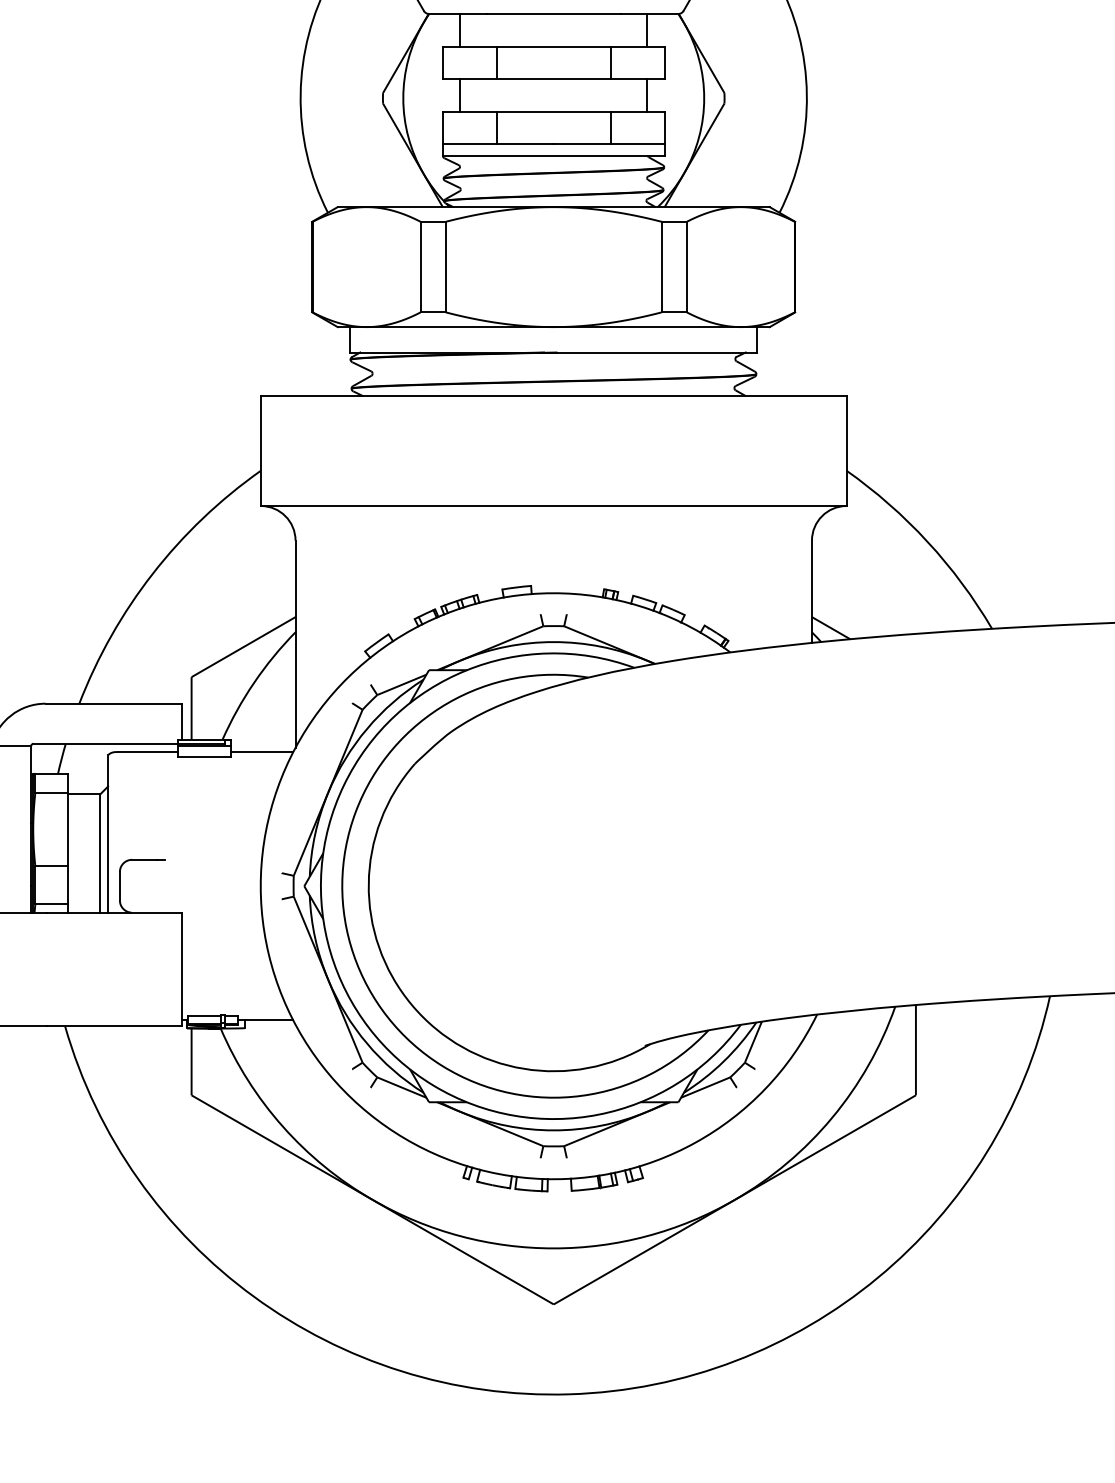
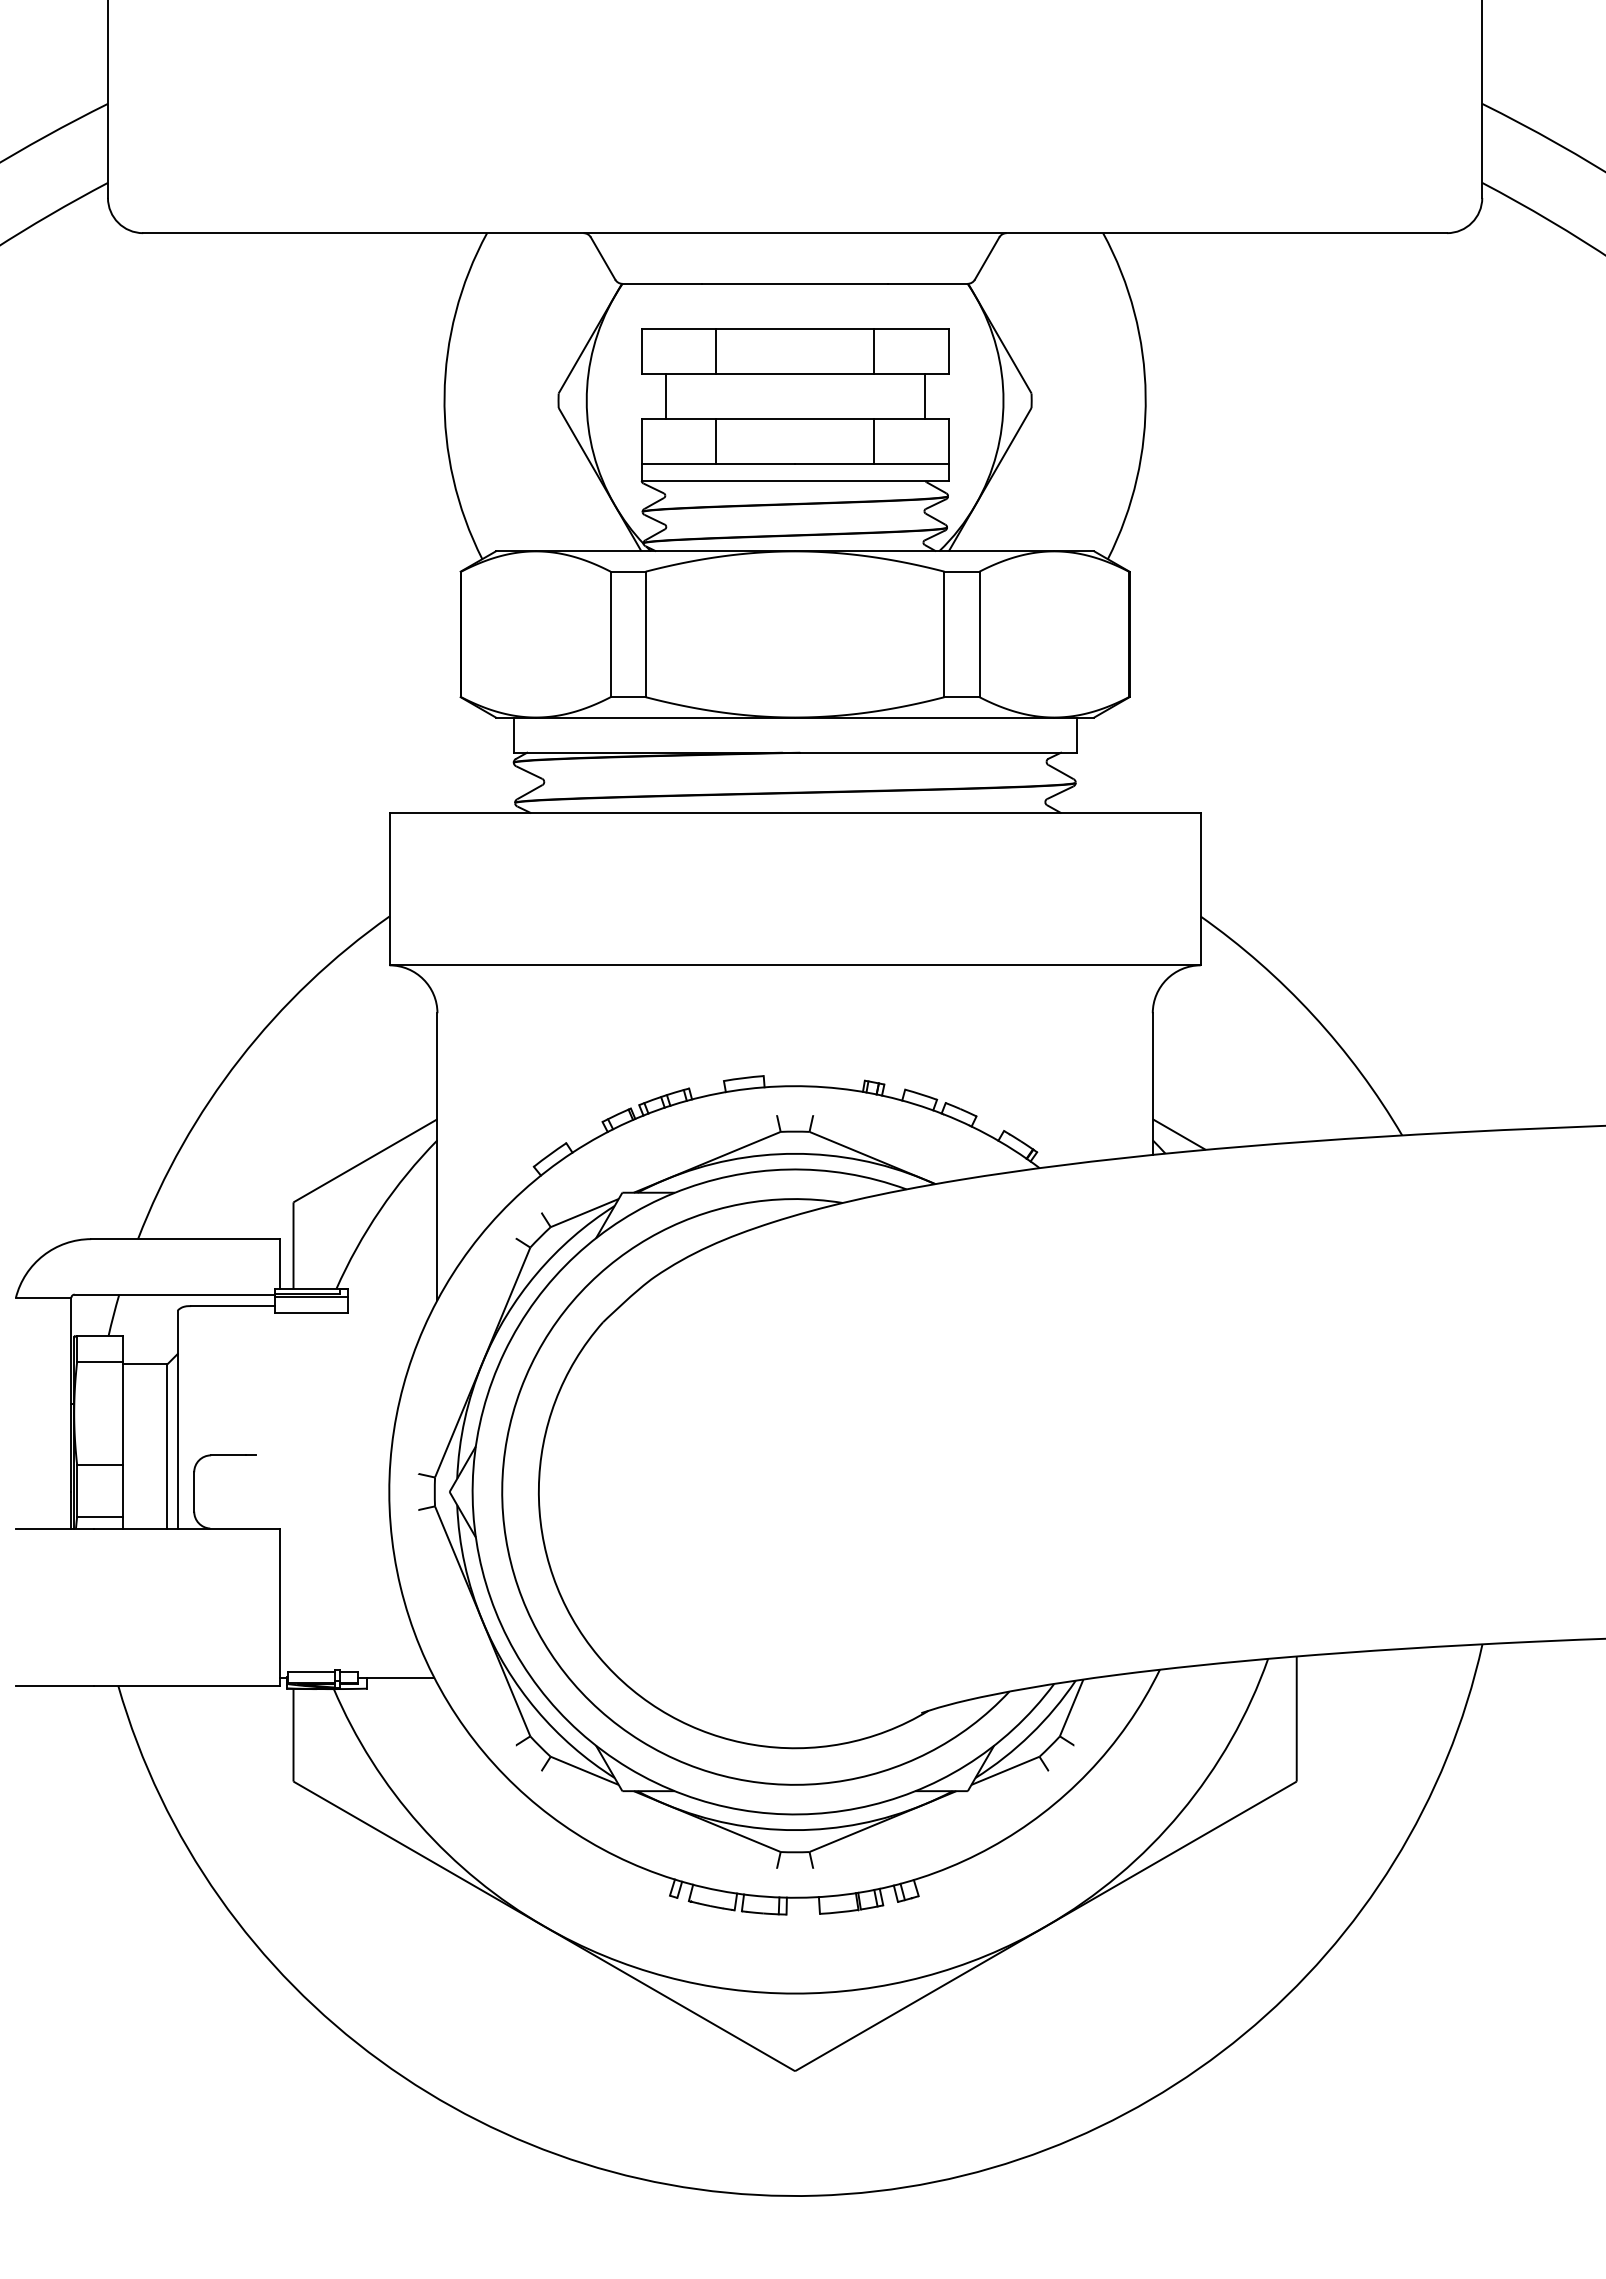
line: (460, 29) -> (665, 305), removed
line: (647, 29) -> (924, 305), removed
line: (262, 752) -> (391, 1306), removed

